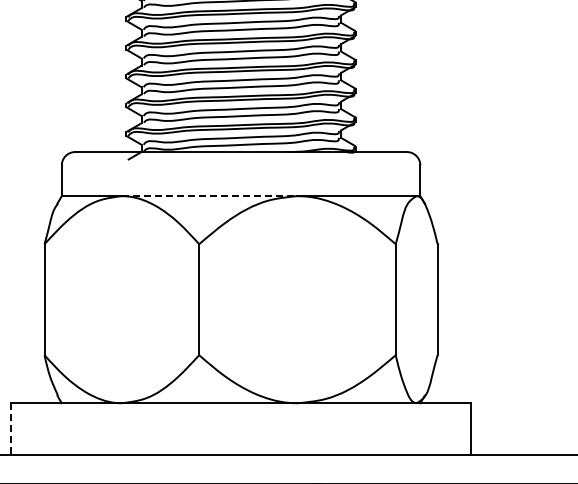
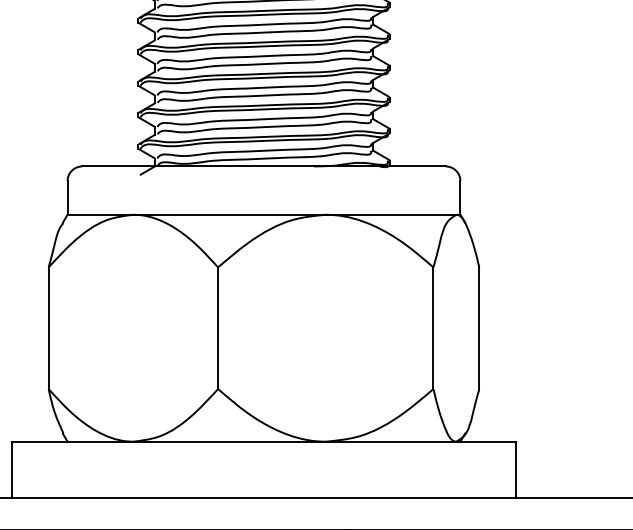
line: (209, 196) -> (229, 215), dashed -> solid
line: (10, 429) -> (11, 470), dashed -> solid

